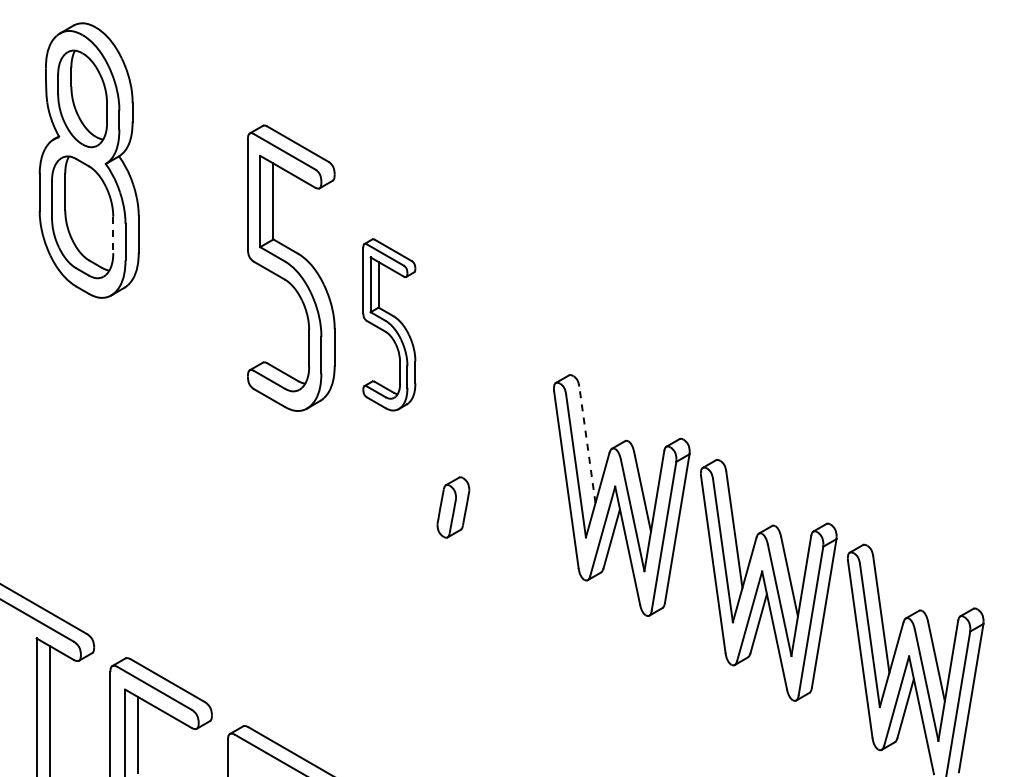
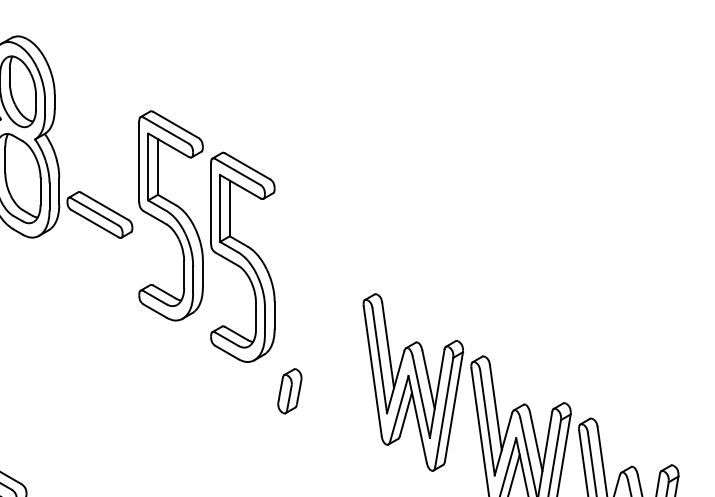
line: (113, 235) -> (40, 191), dashed -> solid
part: (194, 266) -> (100, 214), added
part: (389, 324) -> (243, 257), size x1.67
line: (587, 444) -> (388, 345), dashed -> solid

